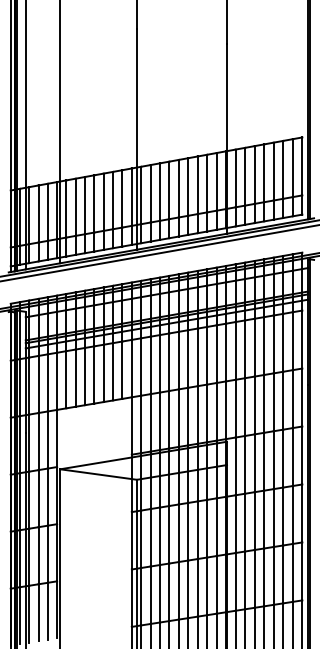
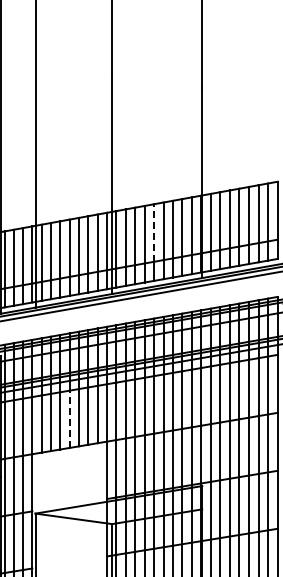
line: (178, 188) -> (153, 232), solid -> dashed
line: (94, 374) -> (69, 418), solid -> dashed

